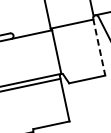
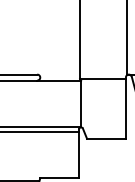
line: (98, 47) -> (125, 108), dashed -> solid

